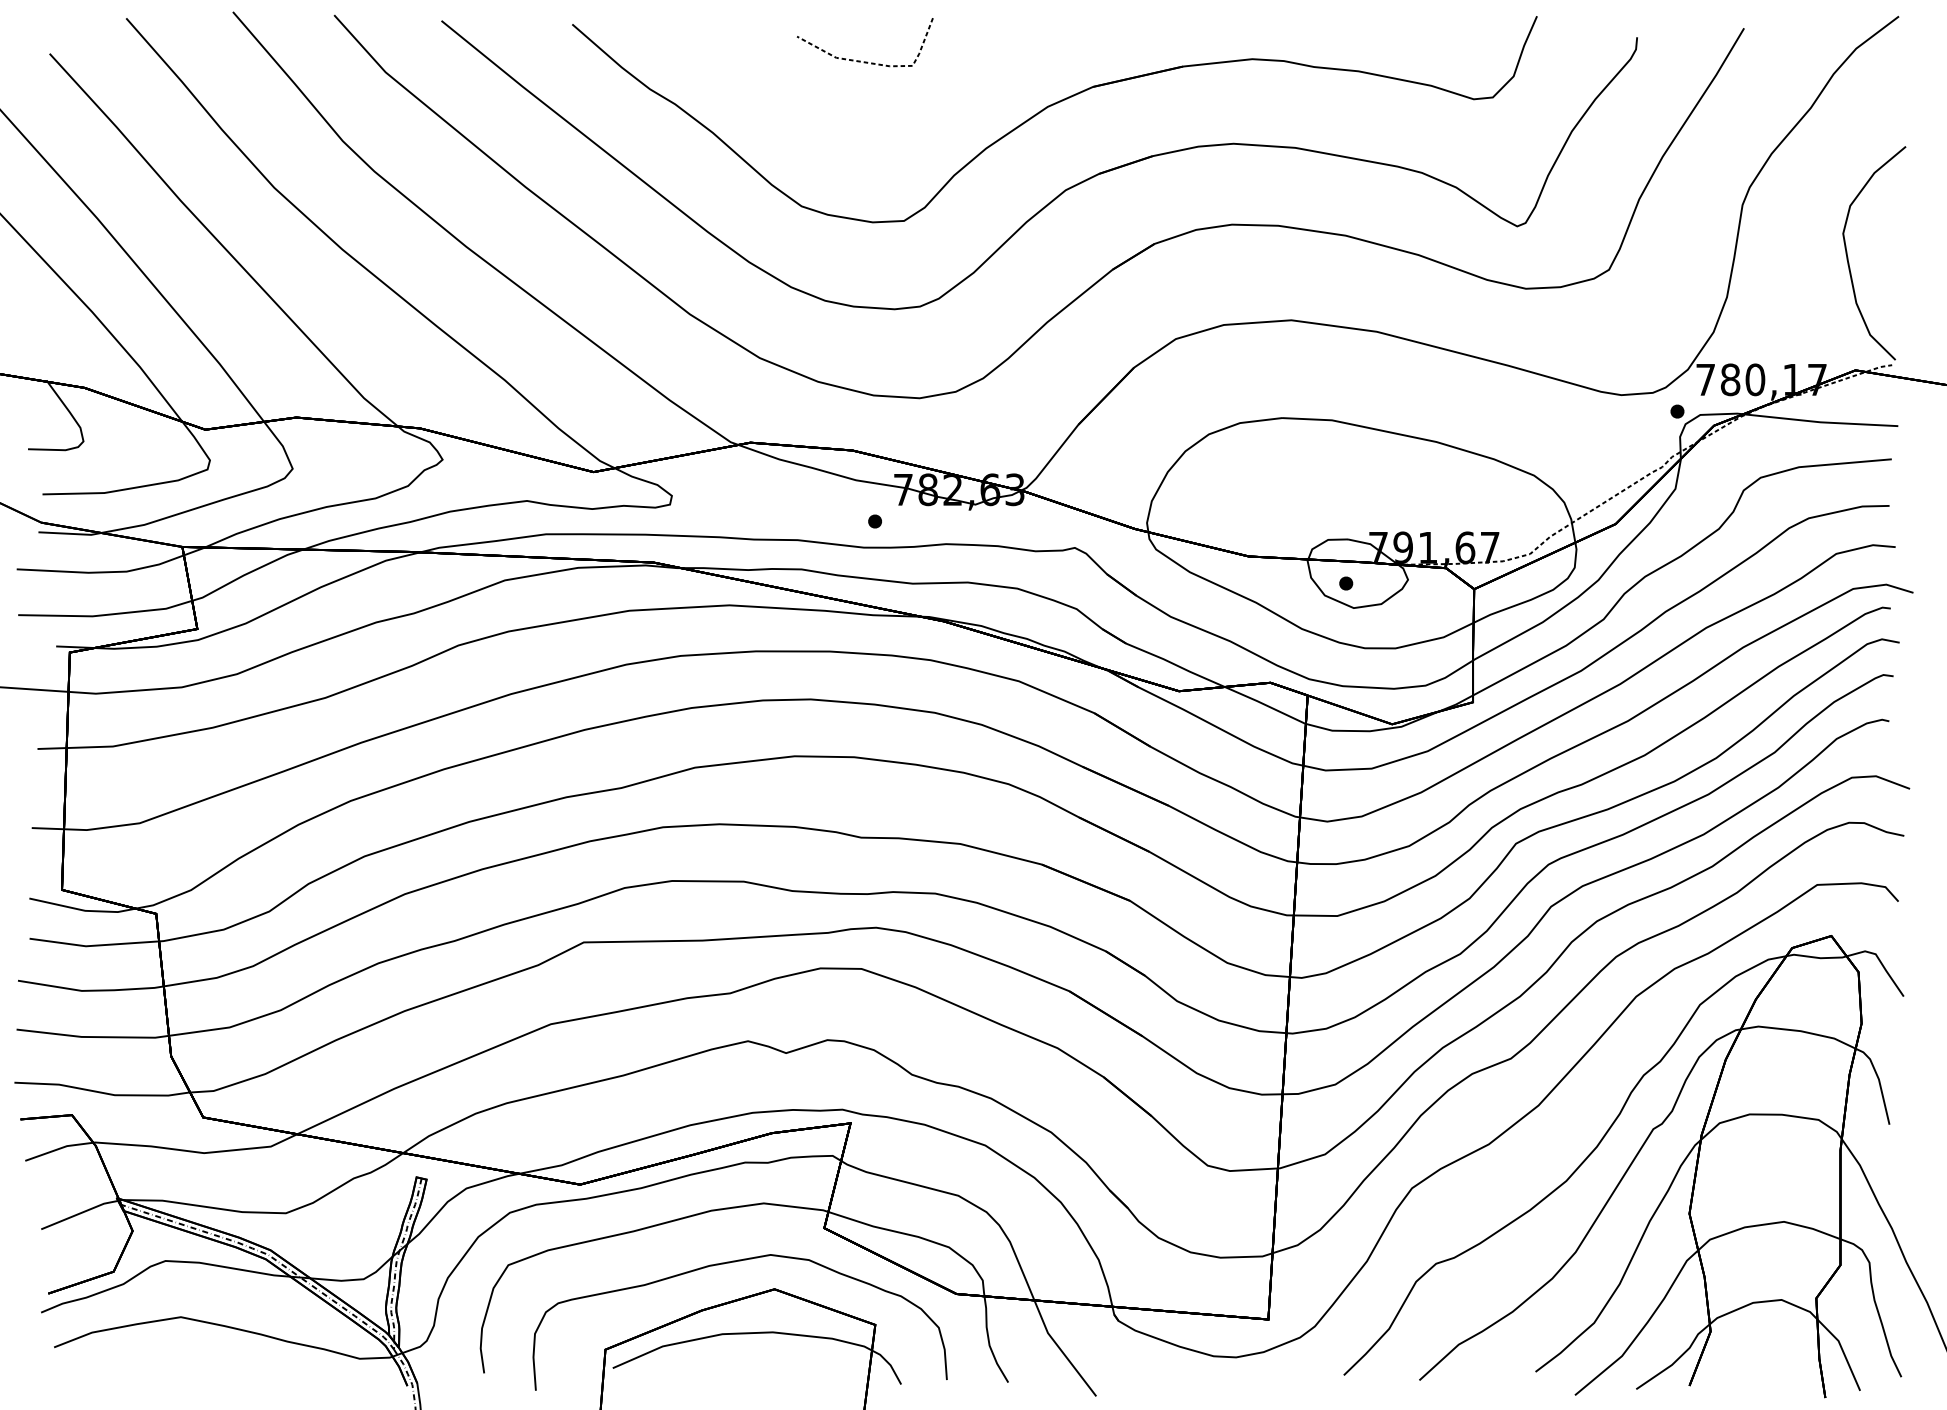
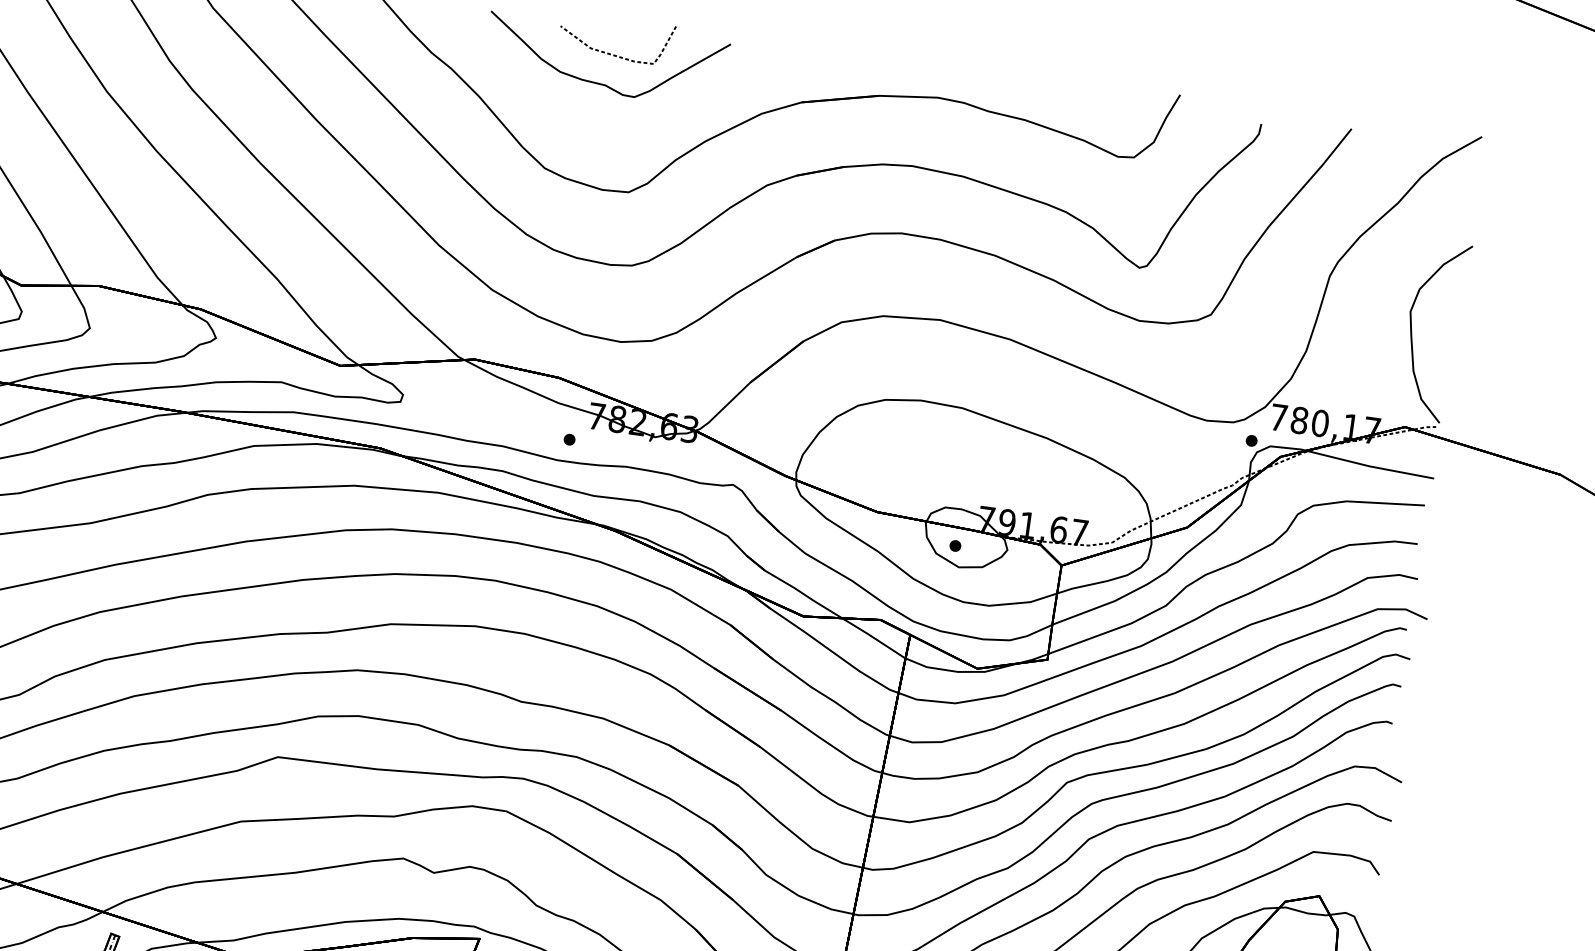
curve: (856, 97) -> (603, 83), added

